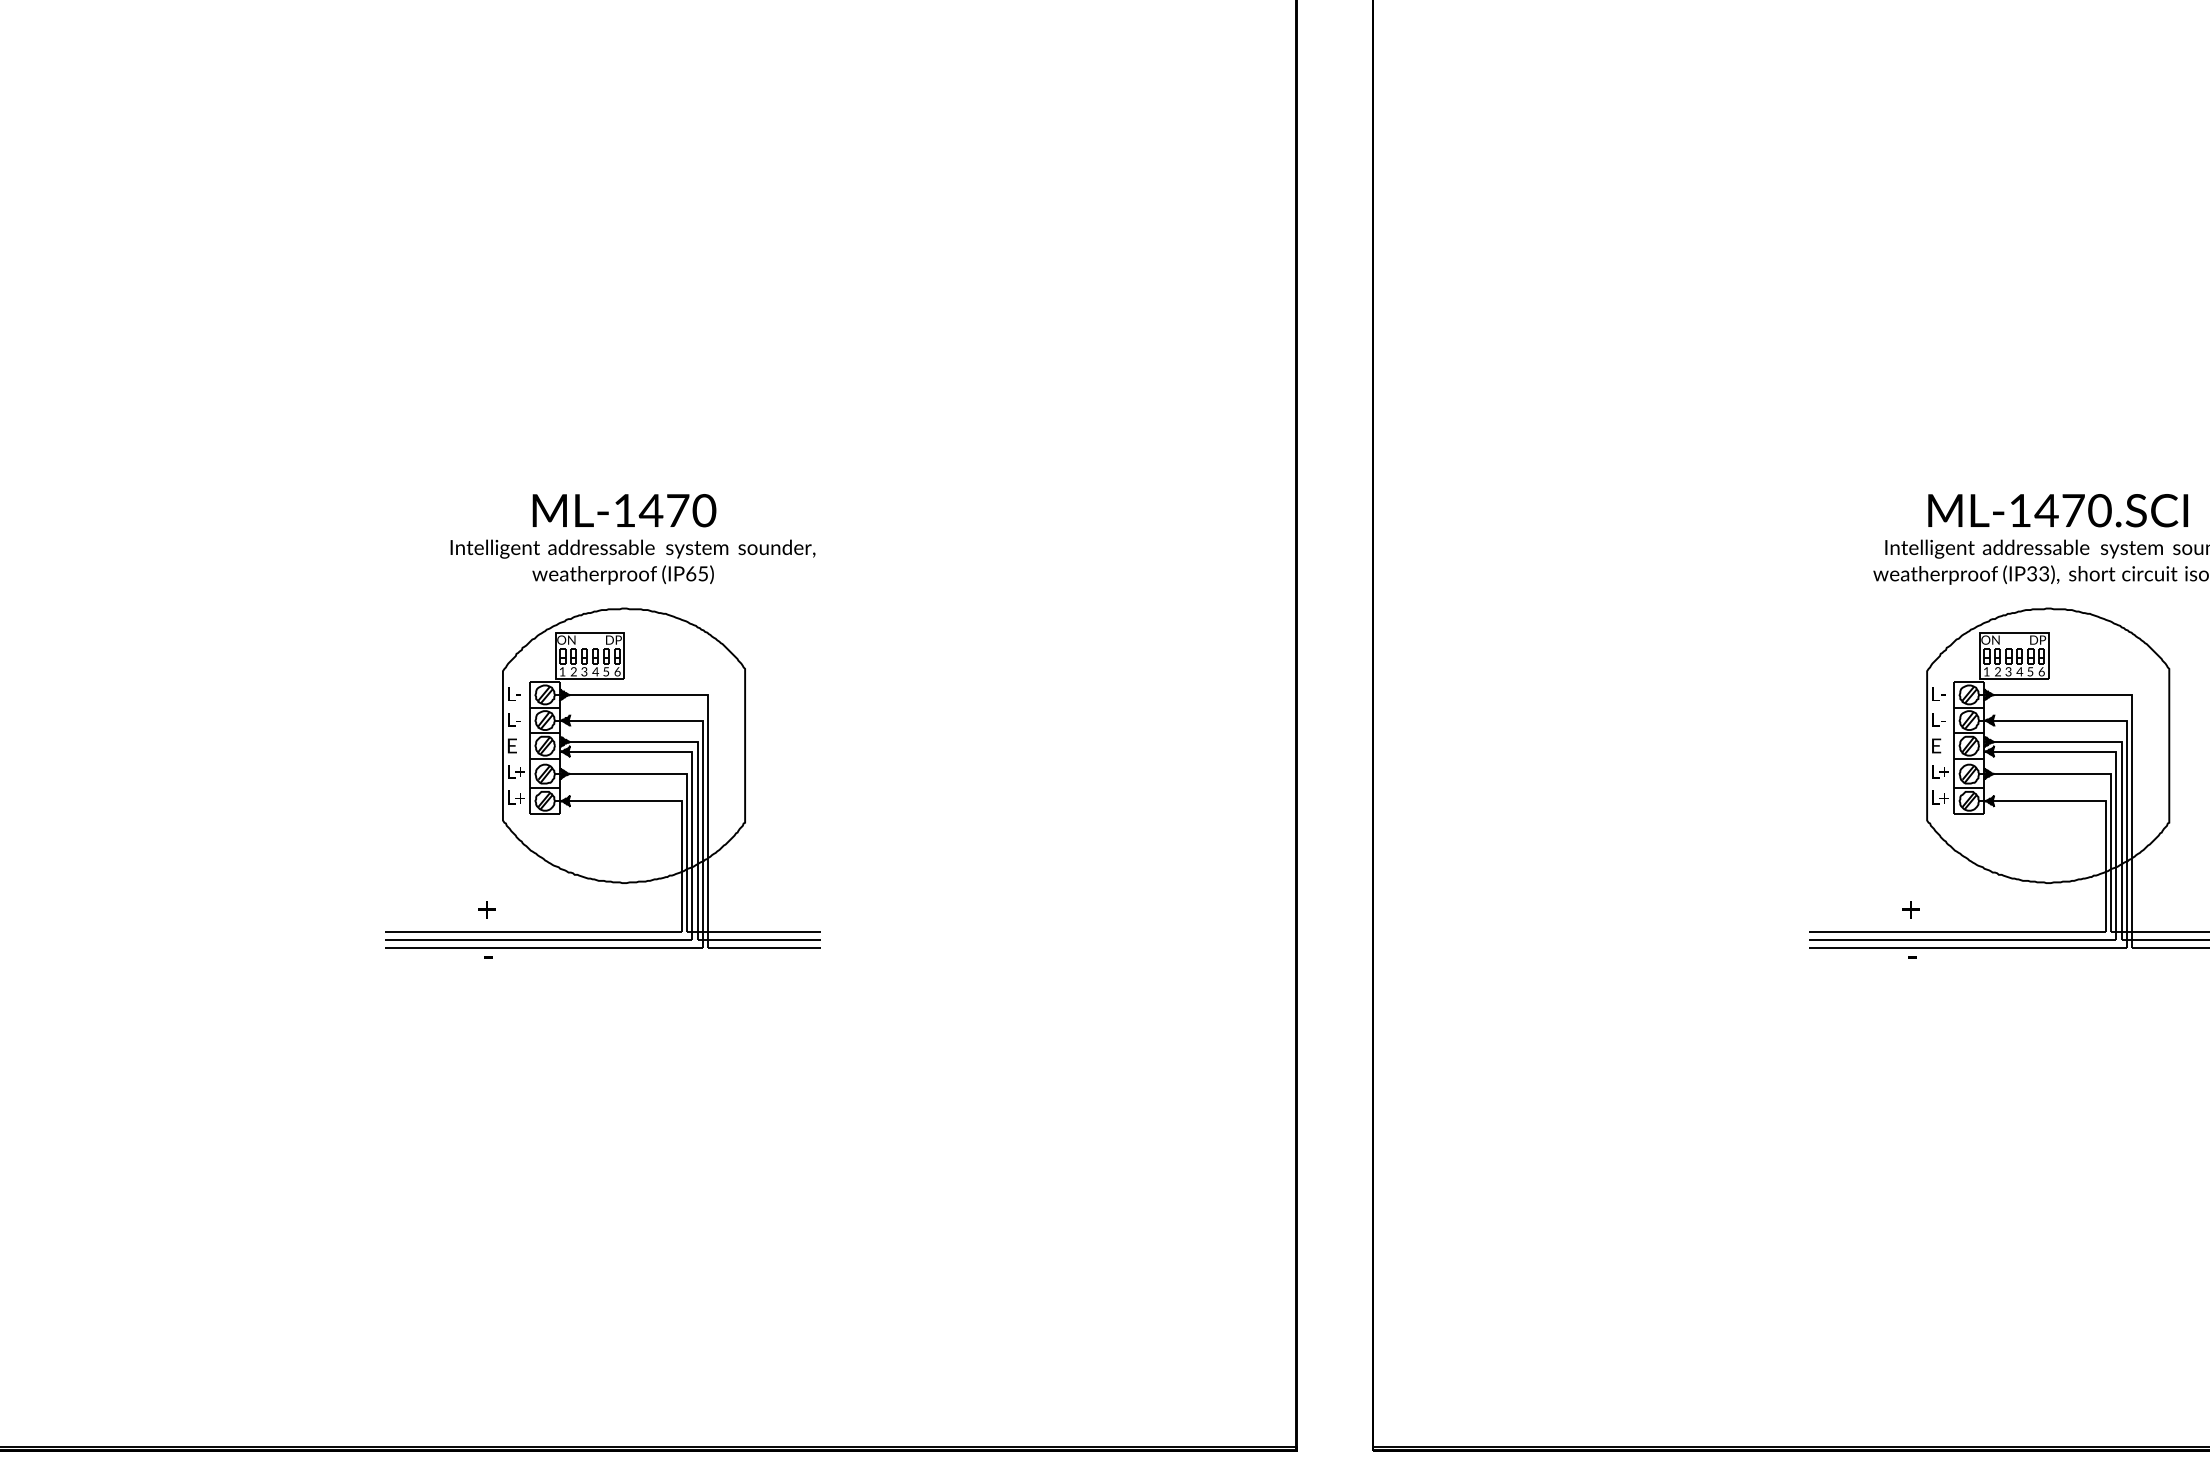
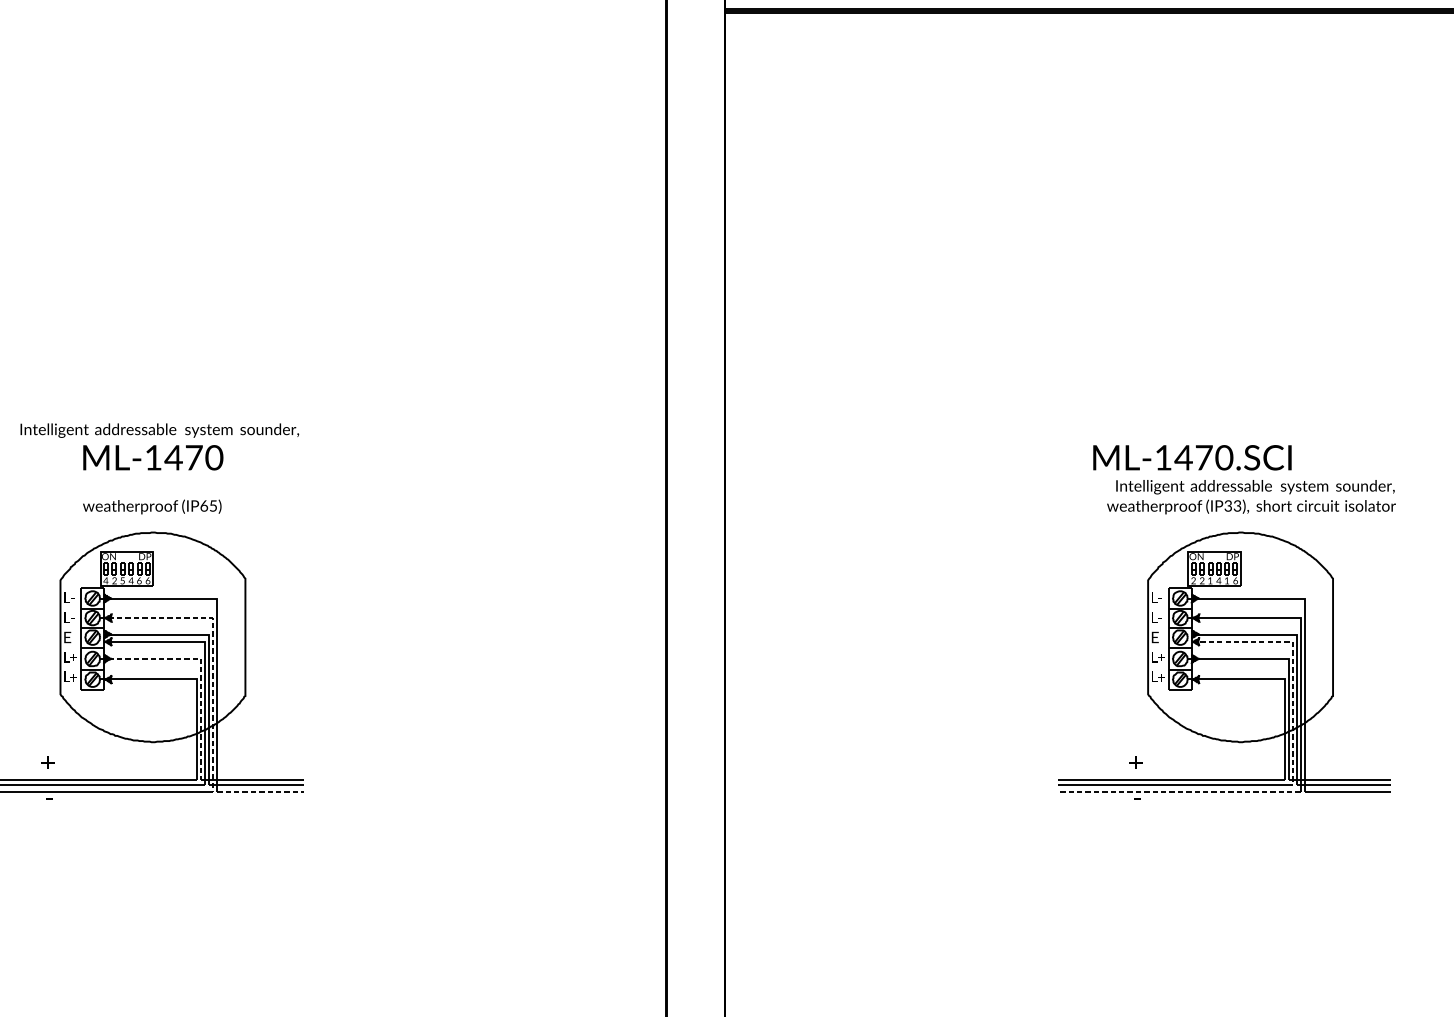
text: (2057, 510) -> (1191, 457), moved
text: (632, 548) -> (159, 430), moved
text: (562, 671) -> (105, 580), 1 -> 4
text: (584, 671) -> (122, 580), 3 -> 5
text: (606, 671) -> (139, 580), 5 -> 6
text: (1986, 671) -> (1193, 580), 1 -> 2
text: (2008, 671) -> (1210, 580), 3 -> 1
text: (2030, 671) -> (1227, 580), 5 -> 1
line: (702, 760) -> (212, 648), solid -> dashed
line: (2116, 778) -> (1292, 662), solid -> dashed
line: (687, 786) -> (201, 668), solid -> dashed
line: (764, 948) -> (260, 792), solid -> dashed
line: (1967, 948) -> (1178, 792), solid -> dashed

